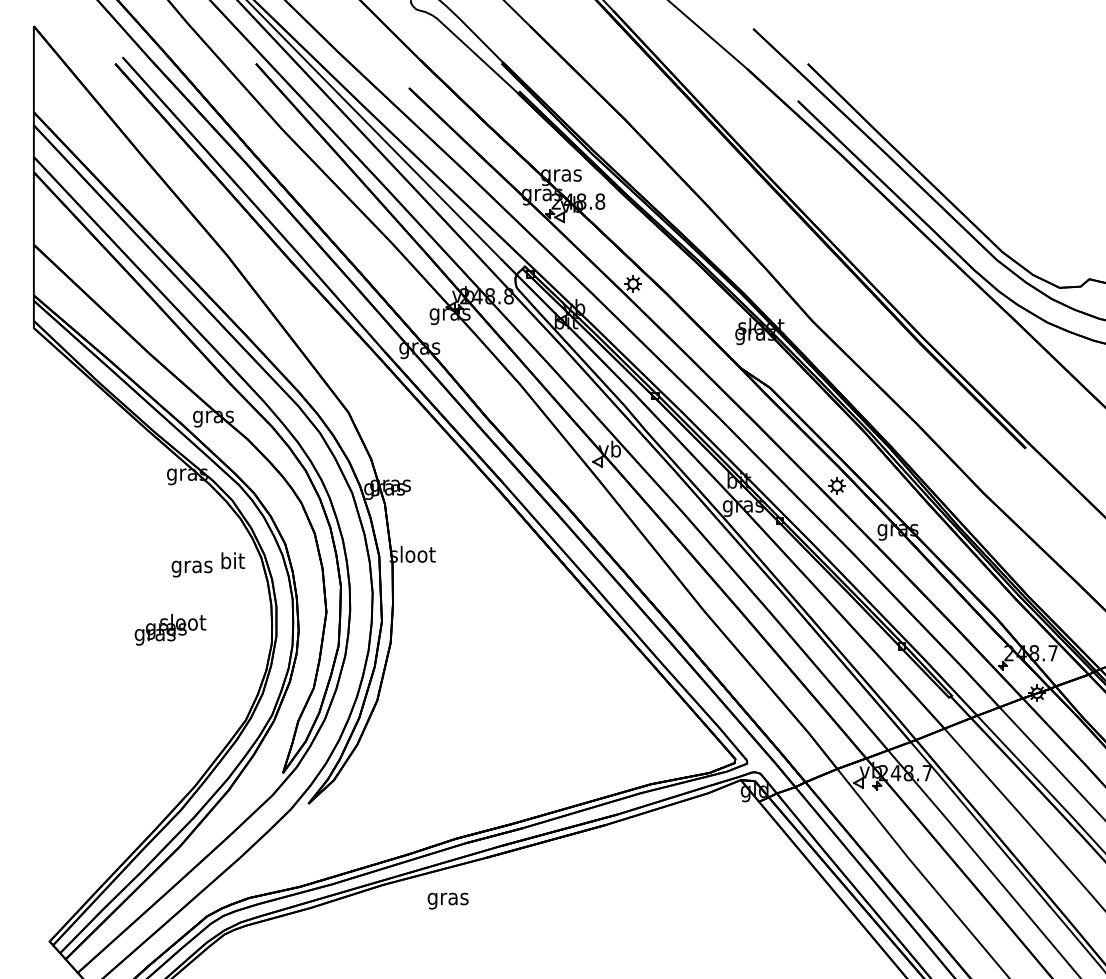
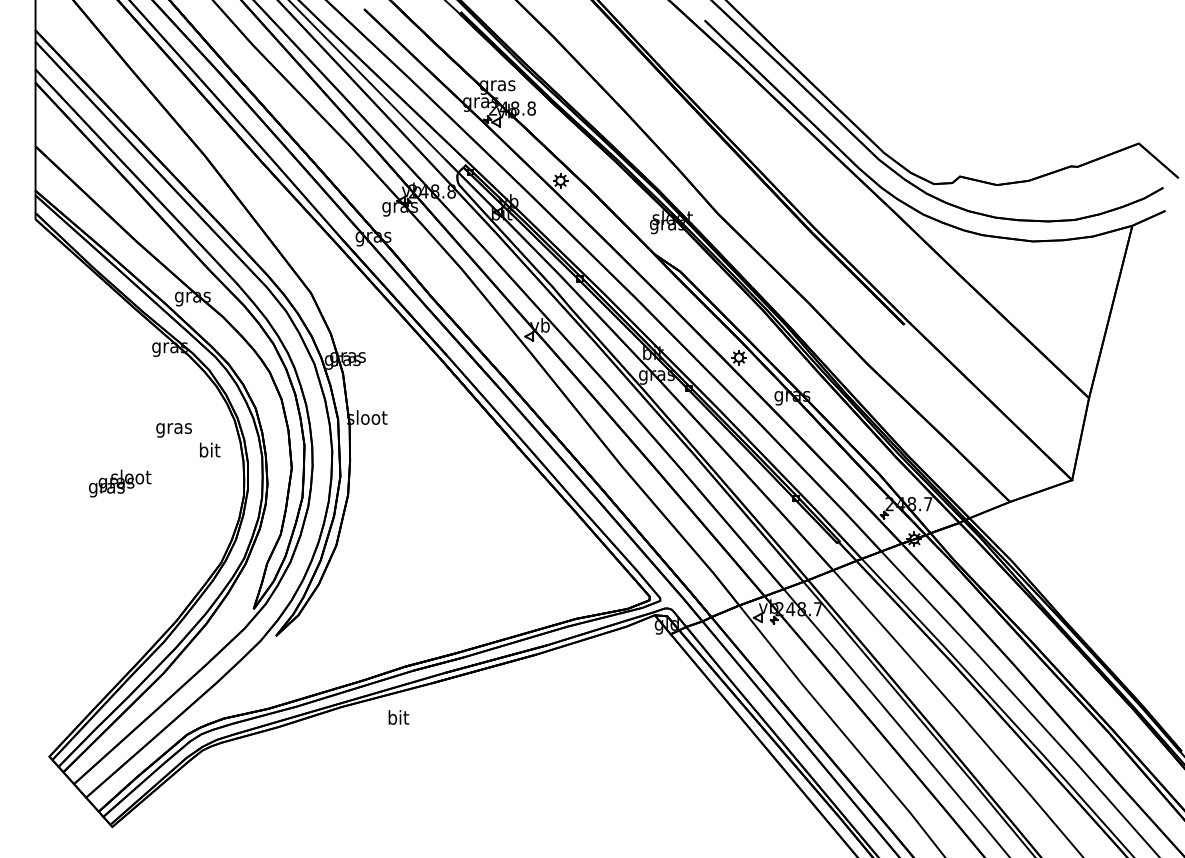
text: (233, 560) -> (210, 449), moved
text: (170, 629) -> (120, 483), moved
text: (448, 899) -> (398, 719), gras -> bit

